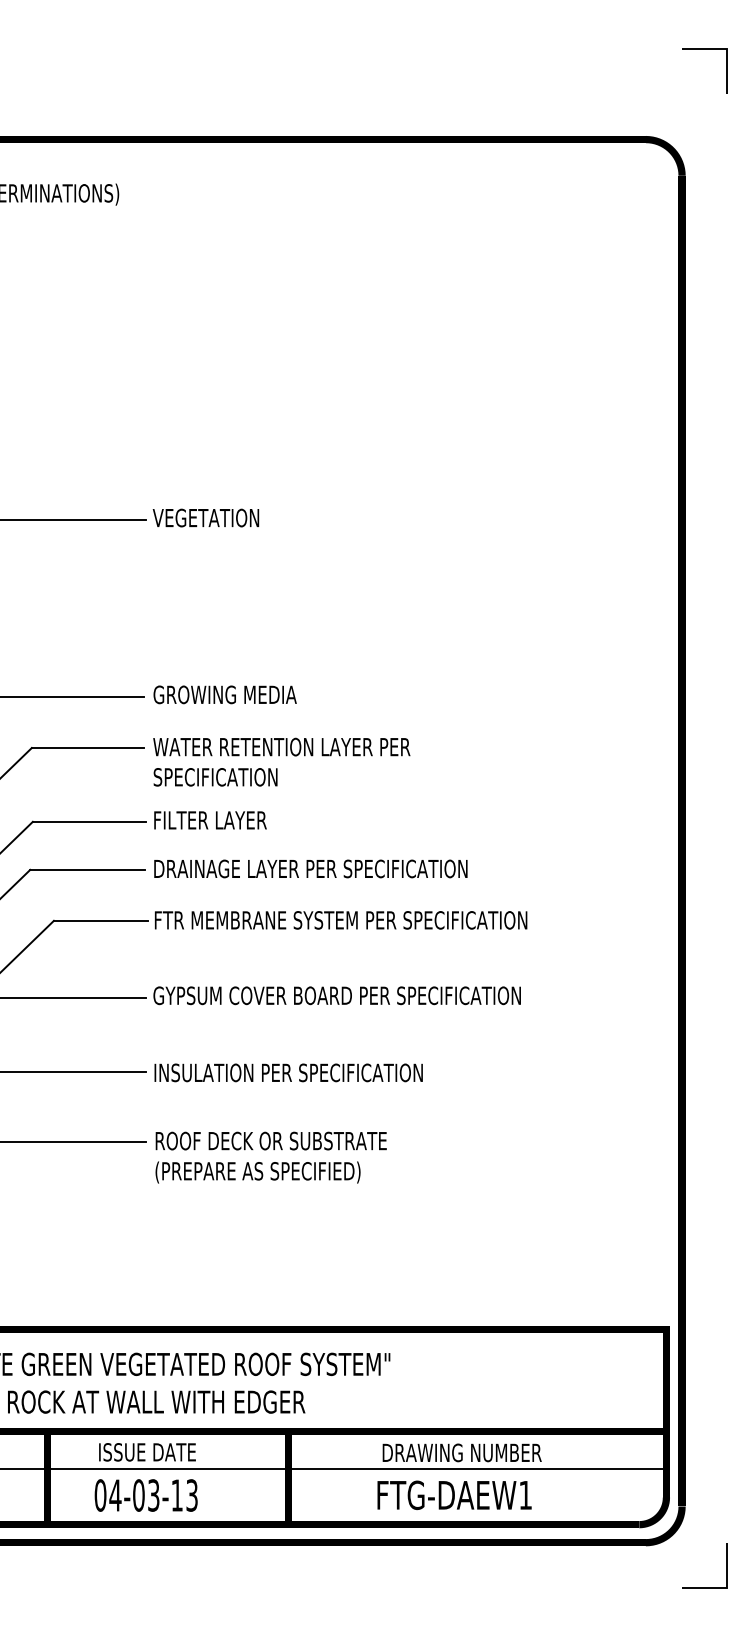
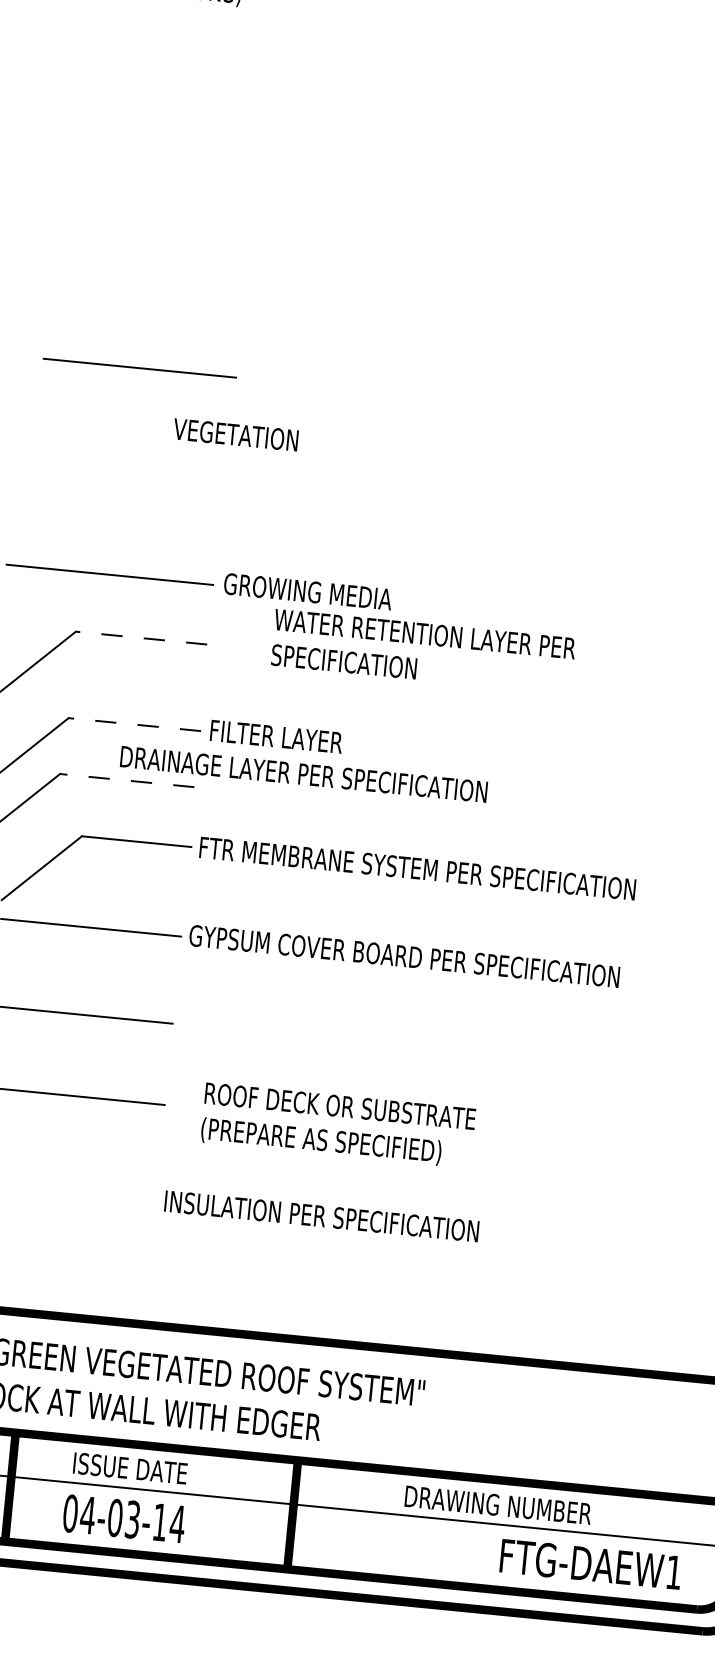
text: (205, 517) -> (235, 434), moved
line: (87, 748) -> (140, 638), solid -> dashed
text: (281, 761) -> (423, 650), moved
line: (89, 821) -> (134, 724), solid -> dashed
text: (310, 868) -> (303, 773), moved
line: (87, 869) -> (127, 780), solid -> dashed
text: (288, 1072) -> (321, 1215), moved
text: (270, 1157) -> (337, 1125), moved
text: (454, 1494) -> (590, 1563), moved
text: (191, 1495) -> (176, 1524), 04-03-13 -> 04-03-14

